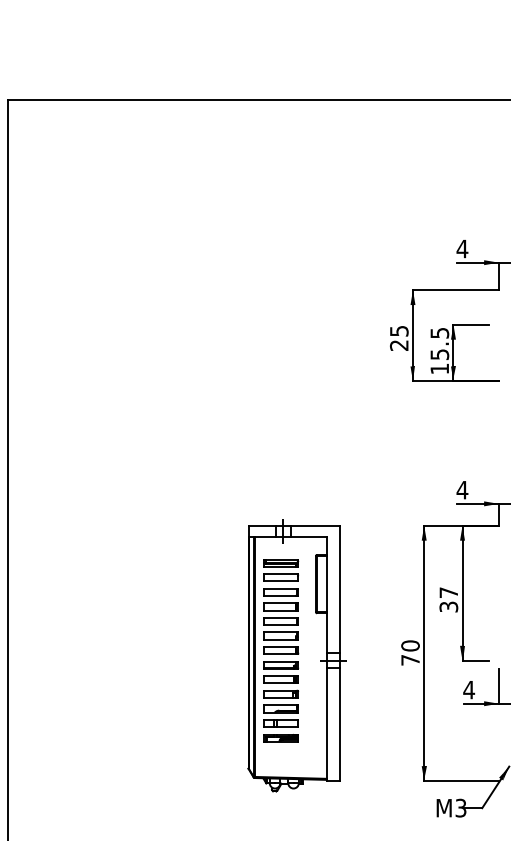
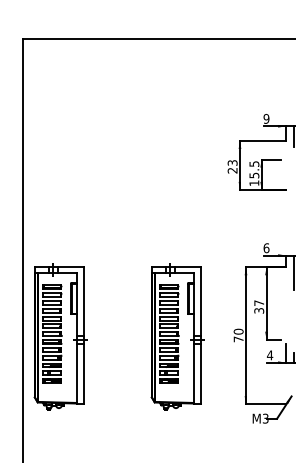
text: (462, 248) -> (266, 118), 4 -> 9
text: (397, 330) -> (231, 162), 25 -> 23
text: (462, 490) -> (266, 248), 4 -> 6
part: (78, 654) -> (60, 336), added

